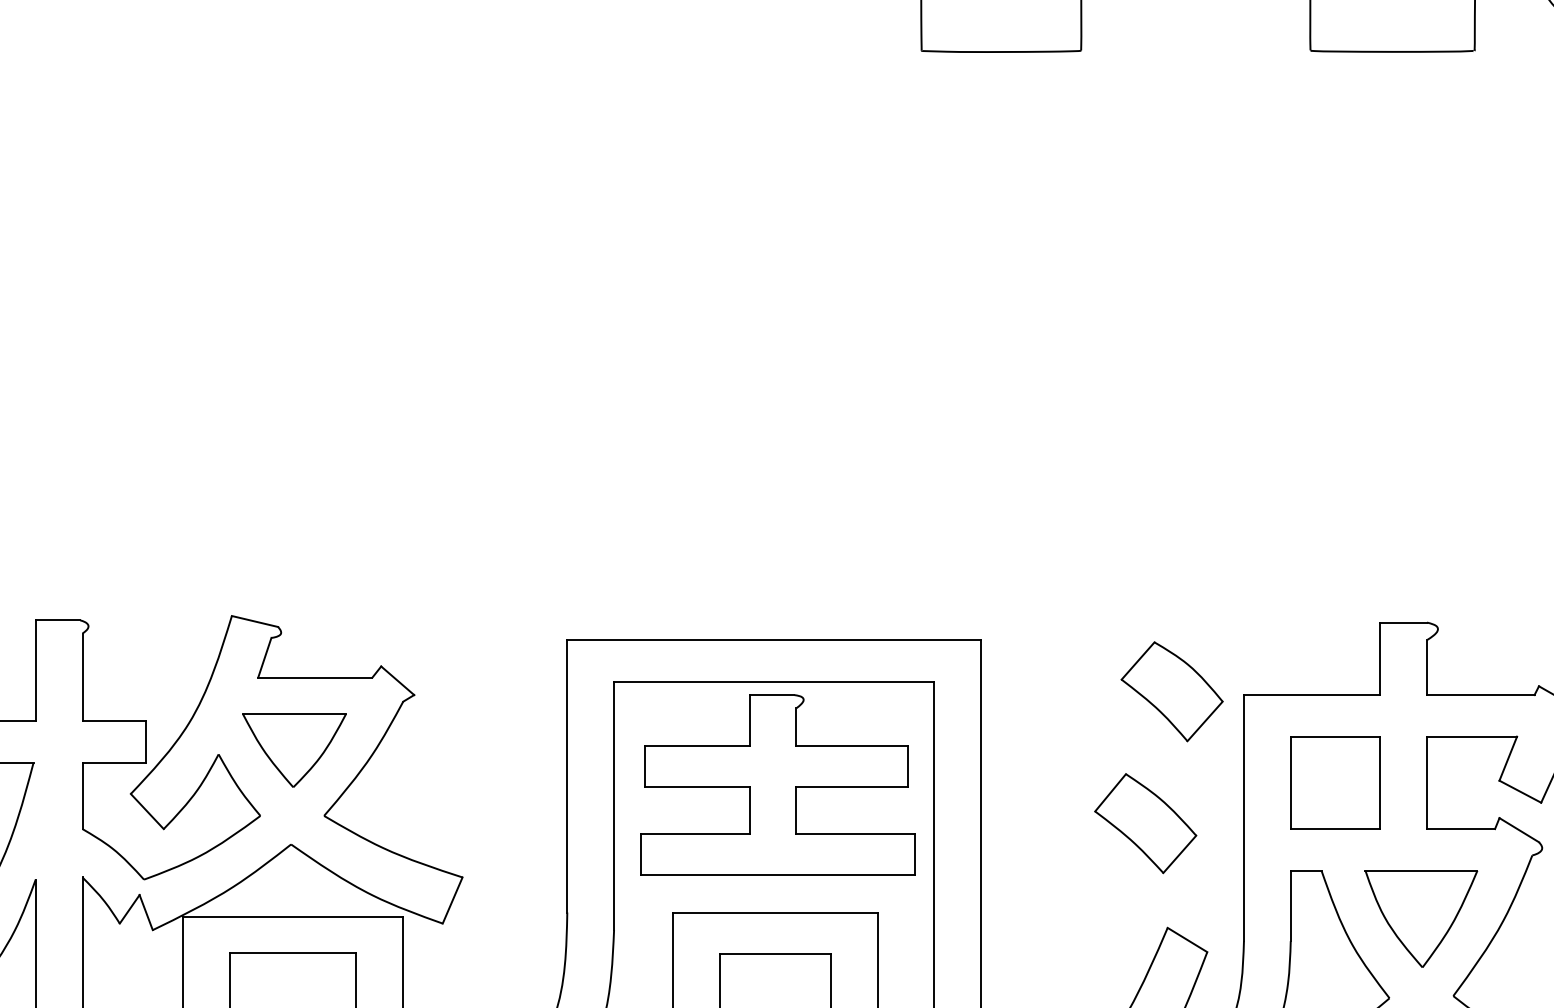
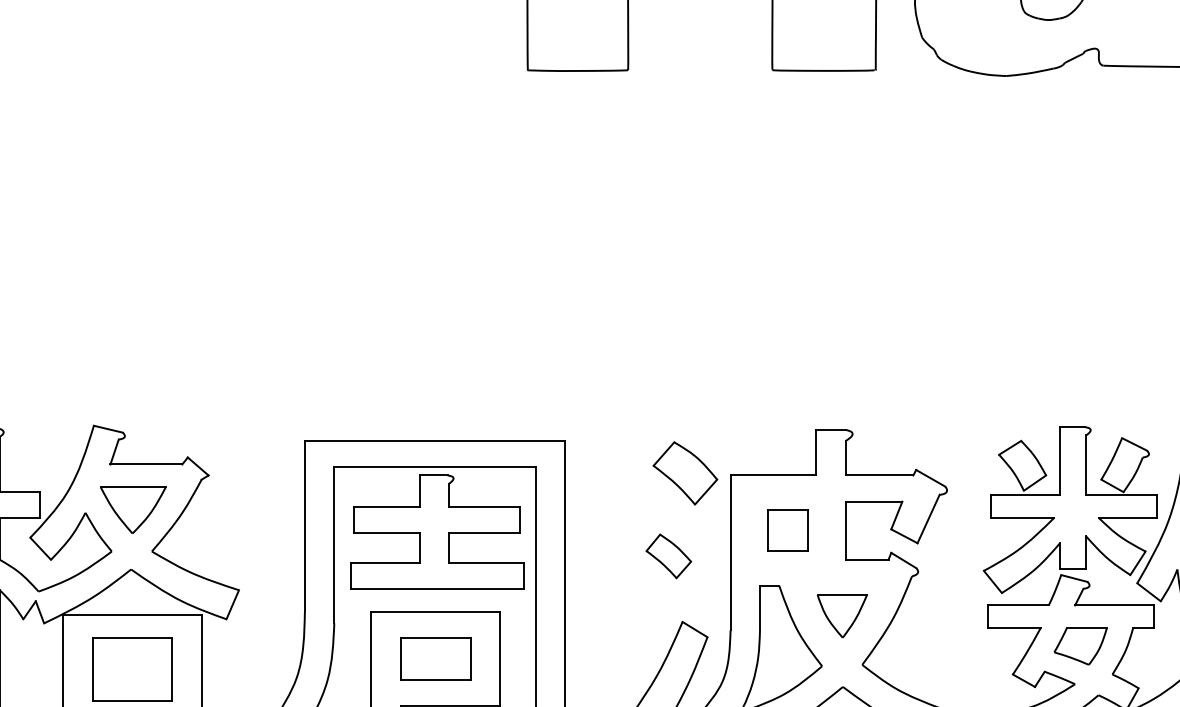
part: (1334, 782) -> (787, 530), size x0.7
part: (1145, 823) -> (668, 556), size x0.7
part: (1421, 919) -> (842, 616), size x0.7

